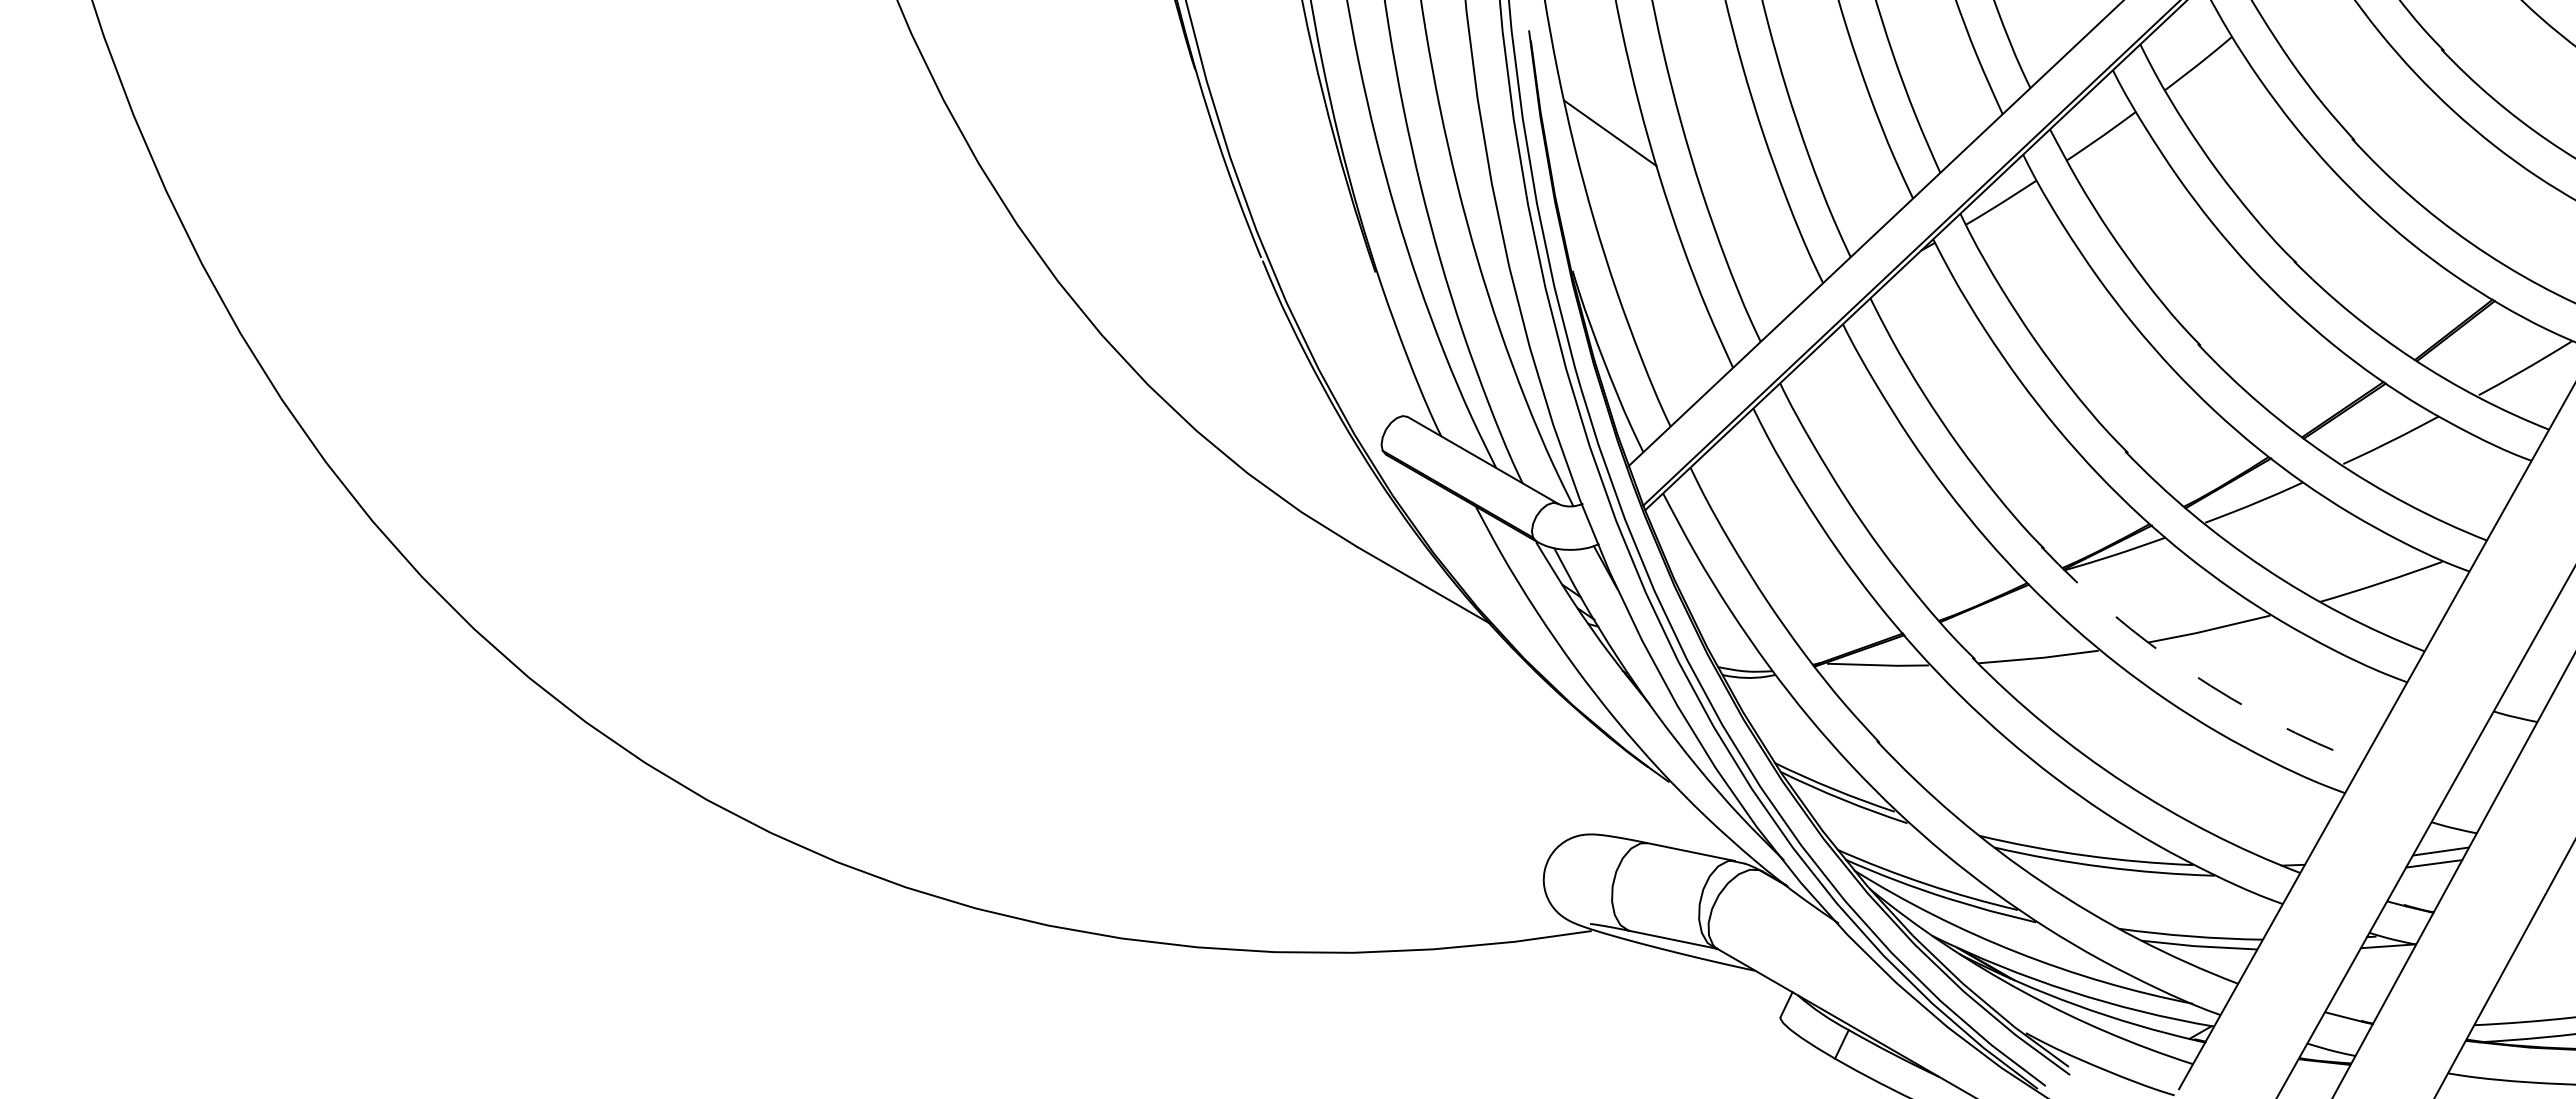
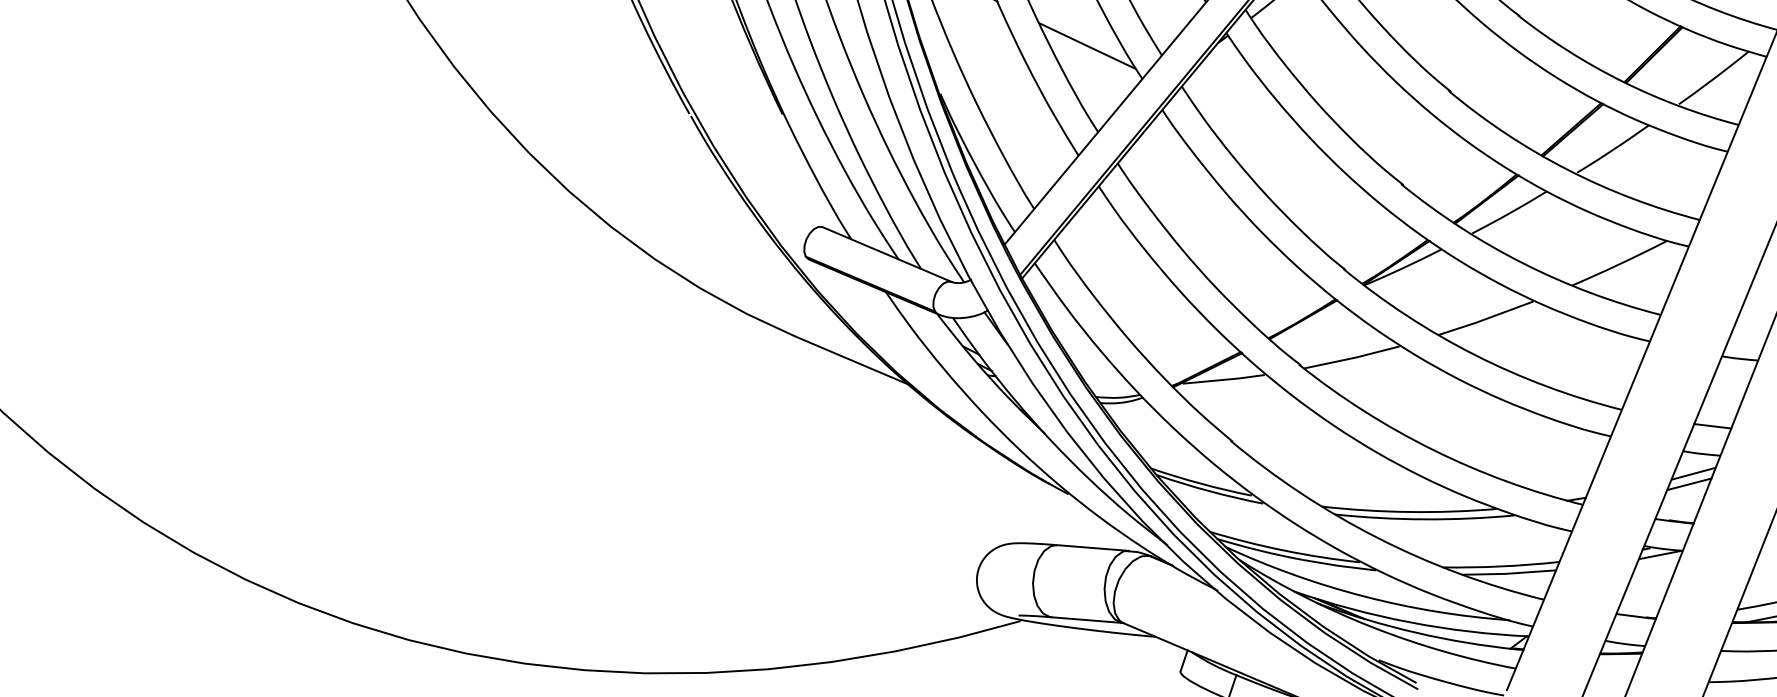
line: (1760, 234) -> (1087, 46), added
arc: (2190, 672) -> (1475, 354), dashed -> solid
line: (2471, 795) -> (1712, 425), added

